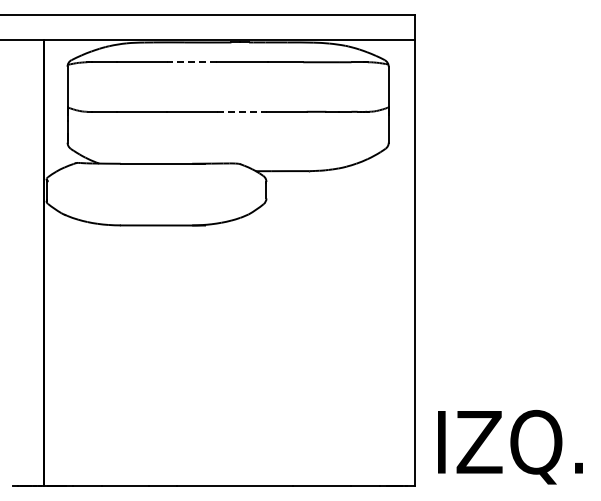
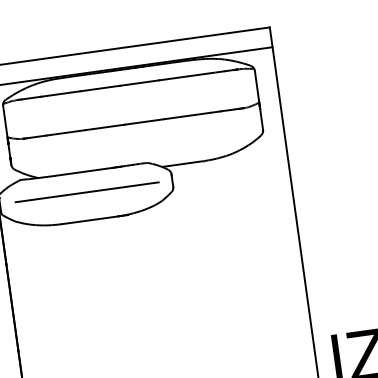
line: (191, 62) -> (99, 88), dashed -> solid
line: (242, 111) -> (145, 121), dashed -> solid
line: (157, 189) -> (86, 192), added

